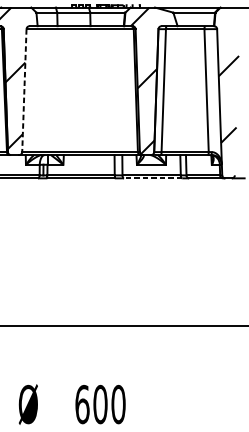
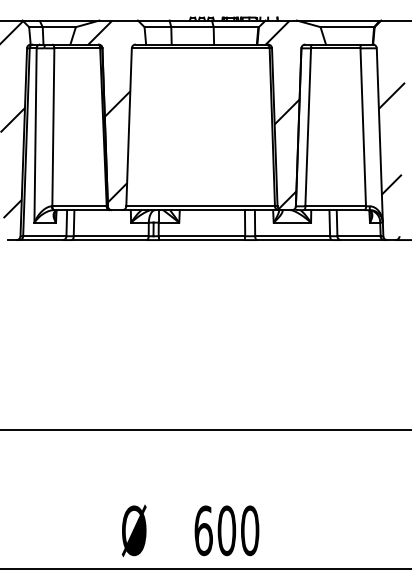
line: (24, 91) -> (129, 128), dashed -> solid
line: (153, 178) -> (294, 240), dashed -> solid

